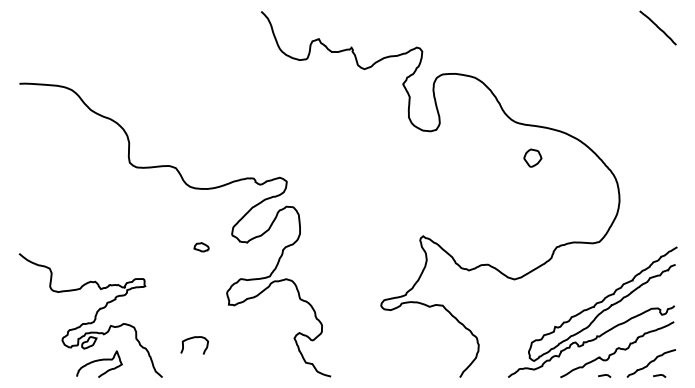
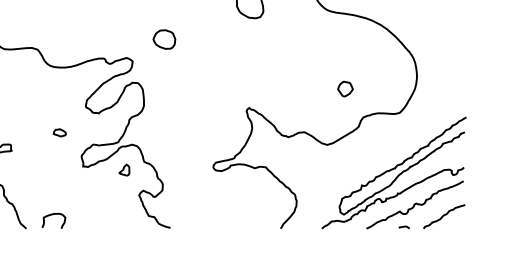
part: (323, 155) -> (164, 38), added
part: (532, 157) -> (345, 88), moved
part: (201, 247) -> (59, 132), moved
part: (276, 308) -> (123, 169), added
curve: (194, 338) -> (53, 215), moved
curve: (659, 375) -> (451, 227), removed

